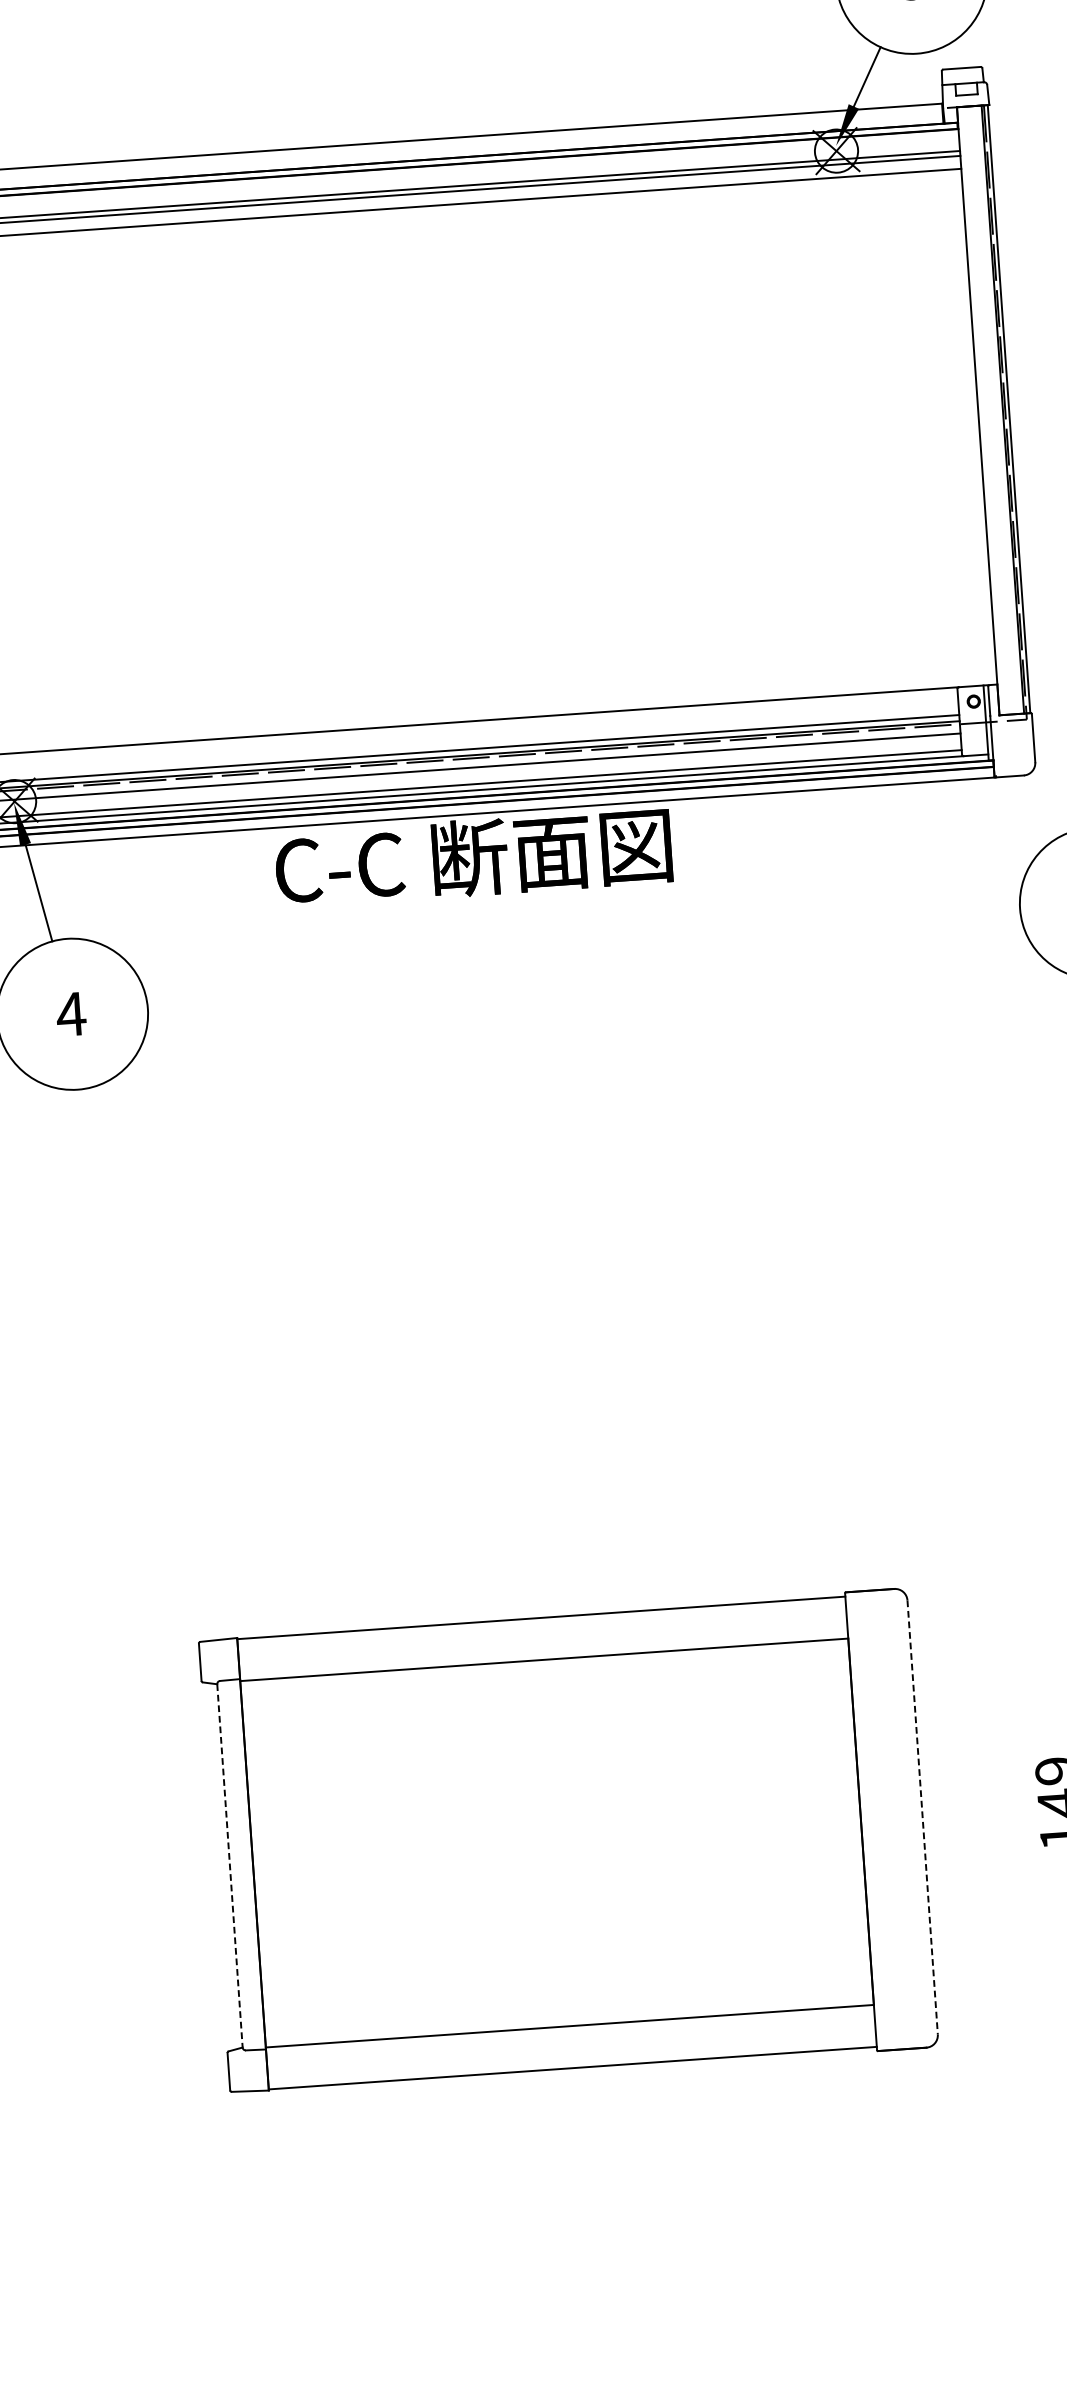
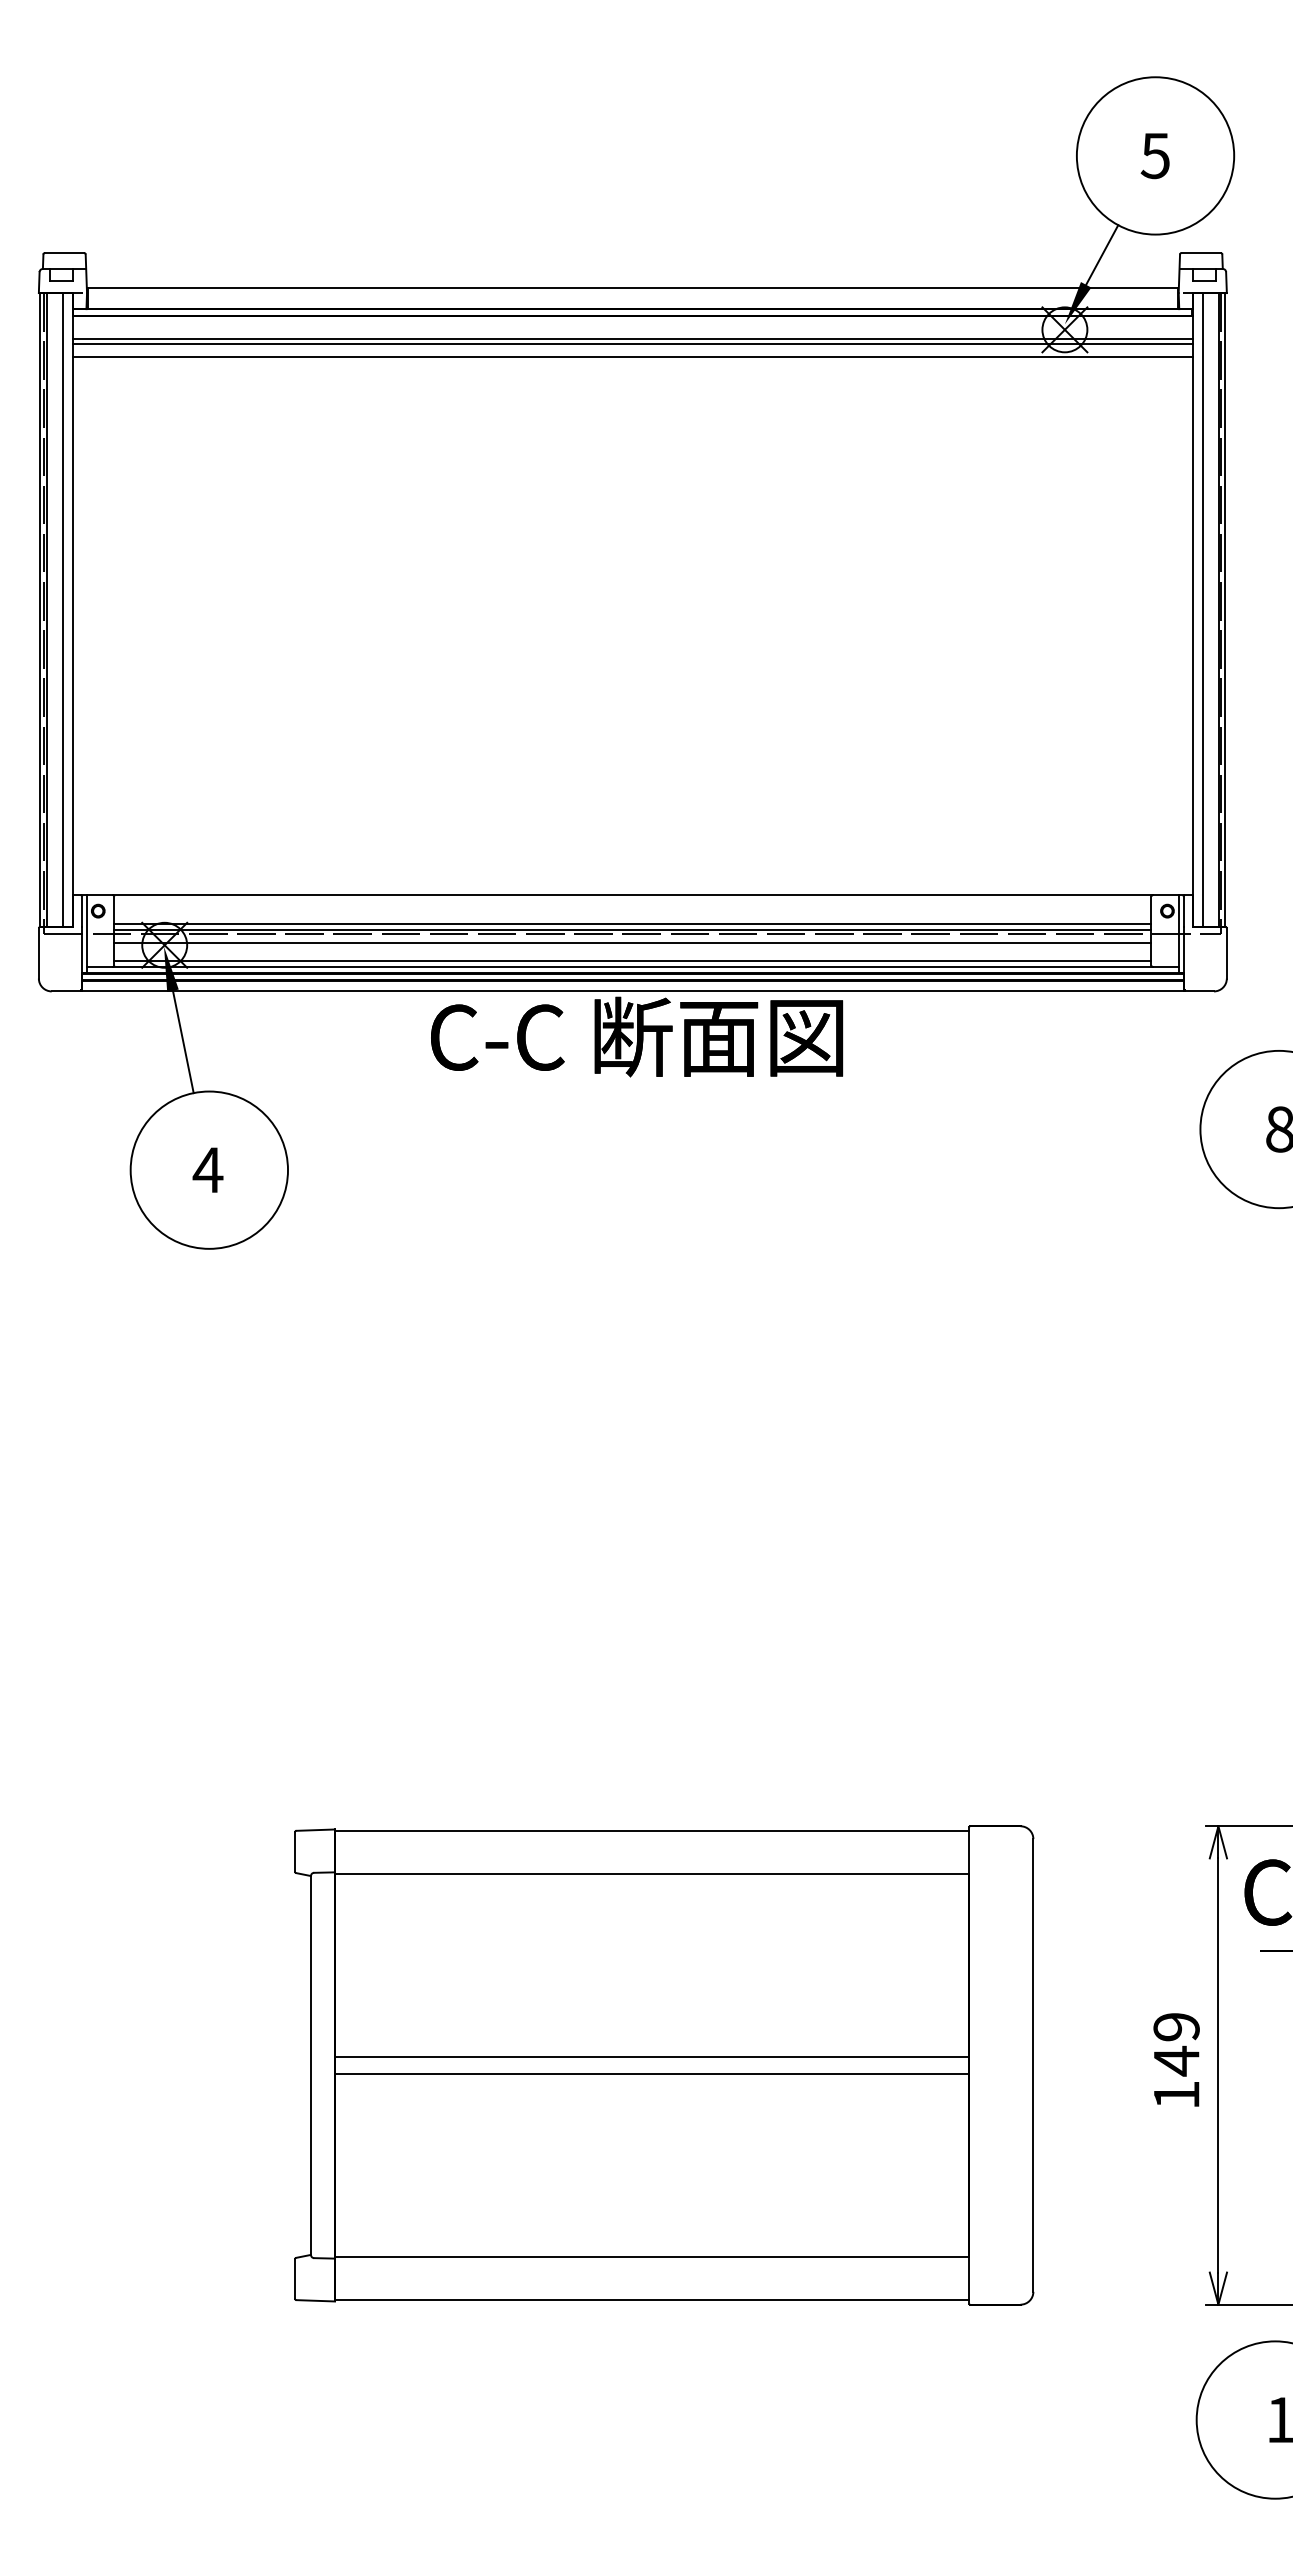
line: (987, 411) -> (1202, 610), added
line: (922, 1817) -> (1033, 2065), dashed -> solid
line: (556, 1834) -> (652, 2056), added
line: (558, 1851) -> (652, 2074), added
line: (229, 1865) -> (310, 2065), dashed -> solid

